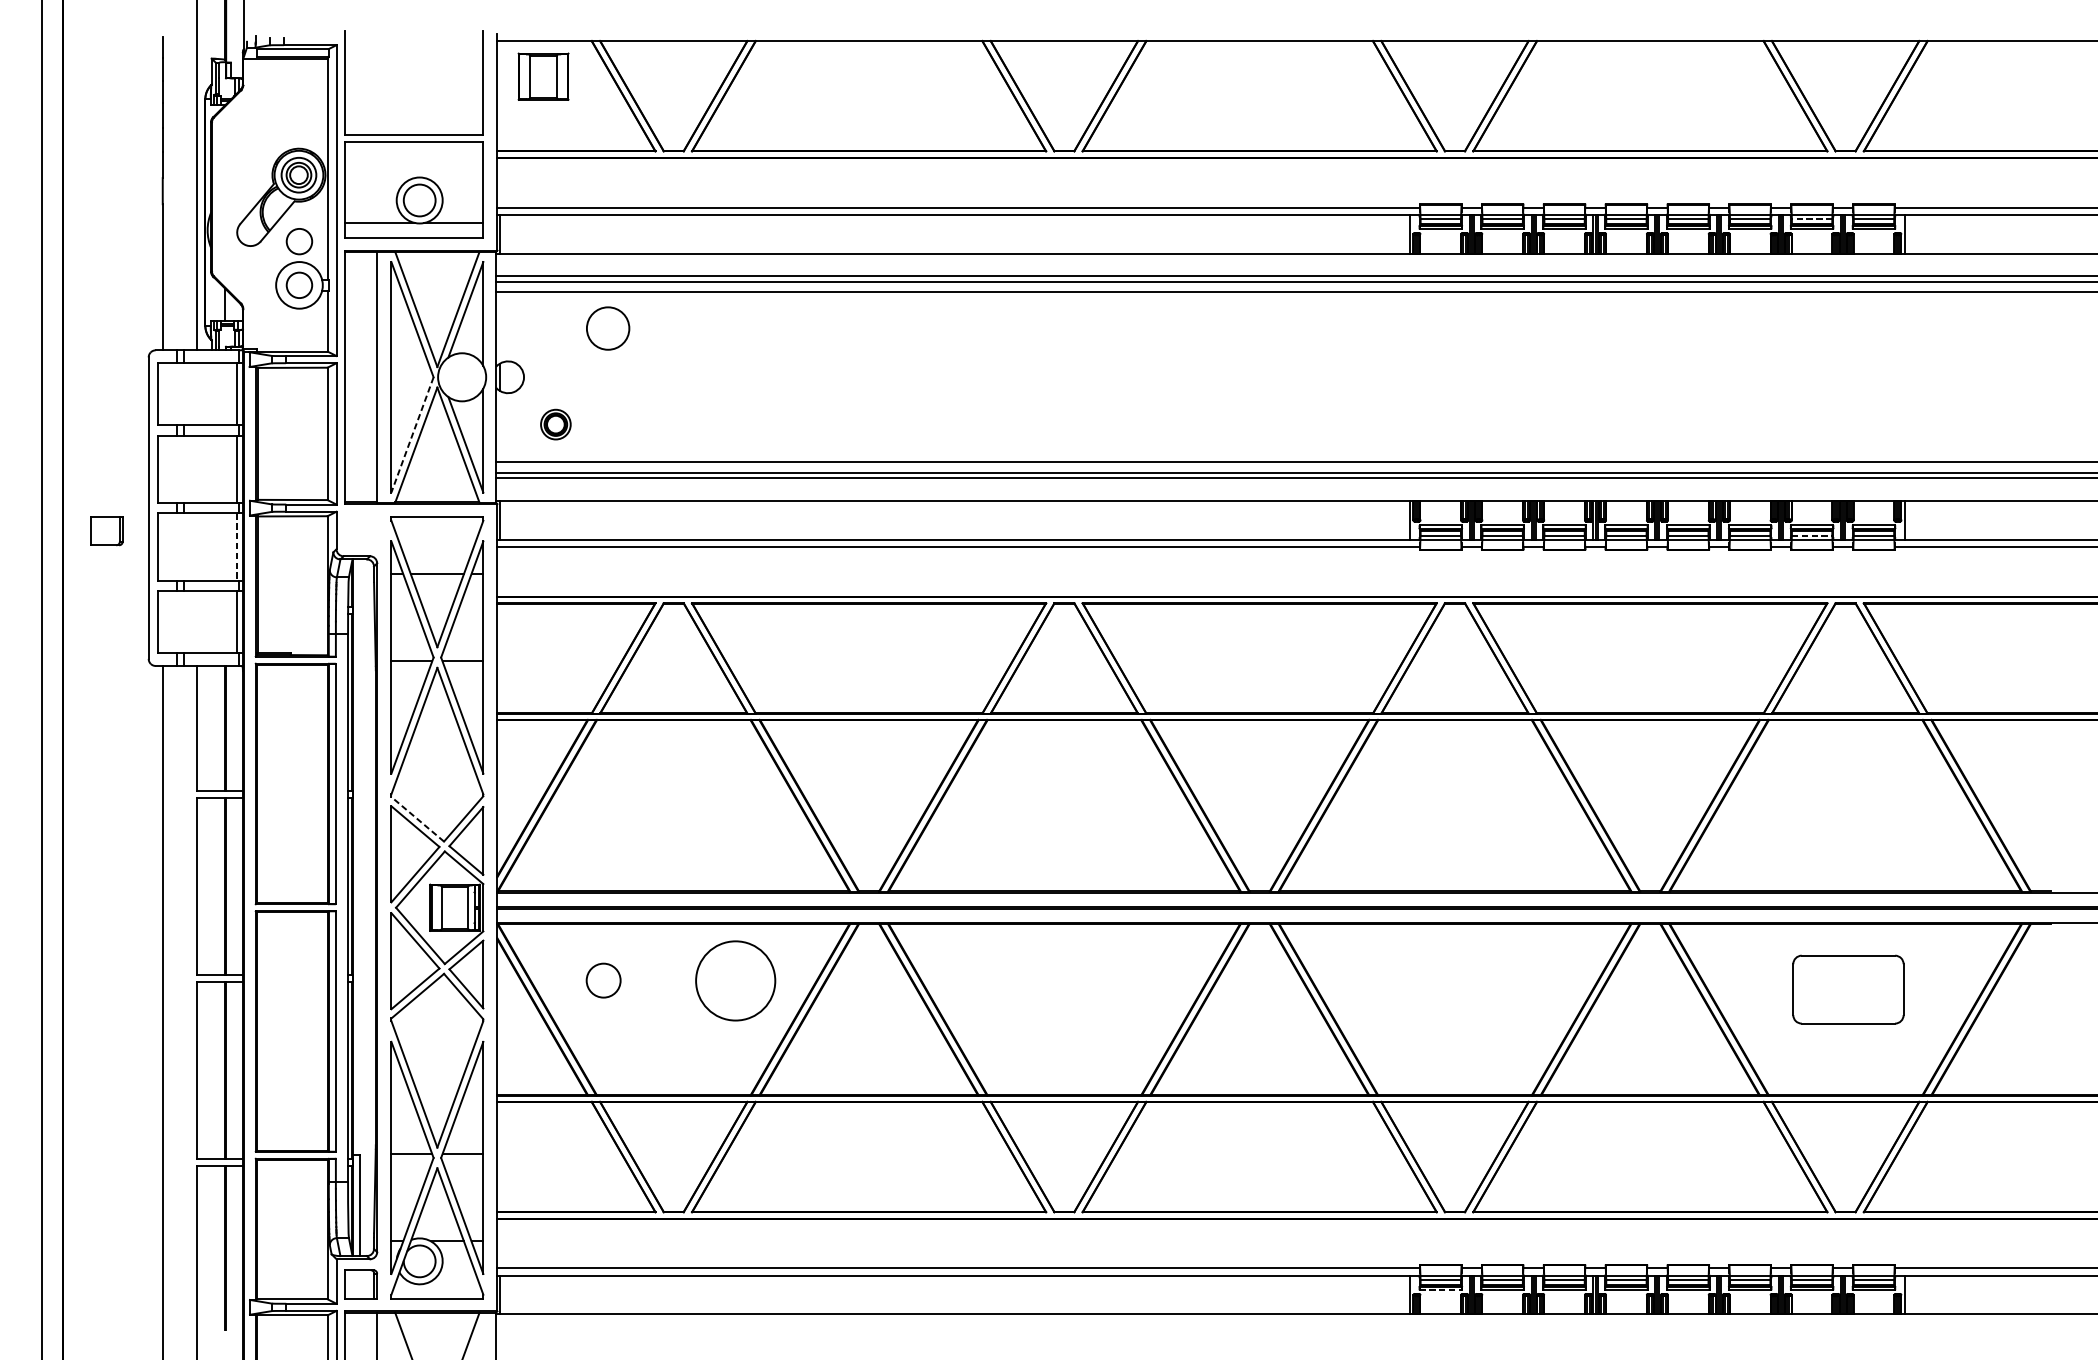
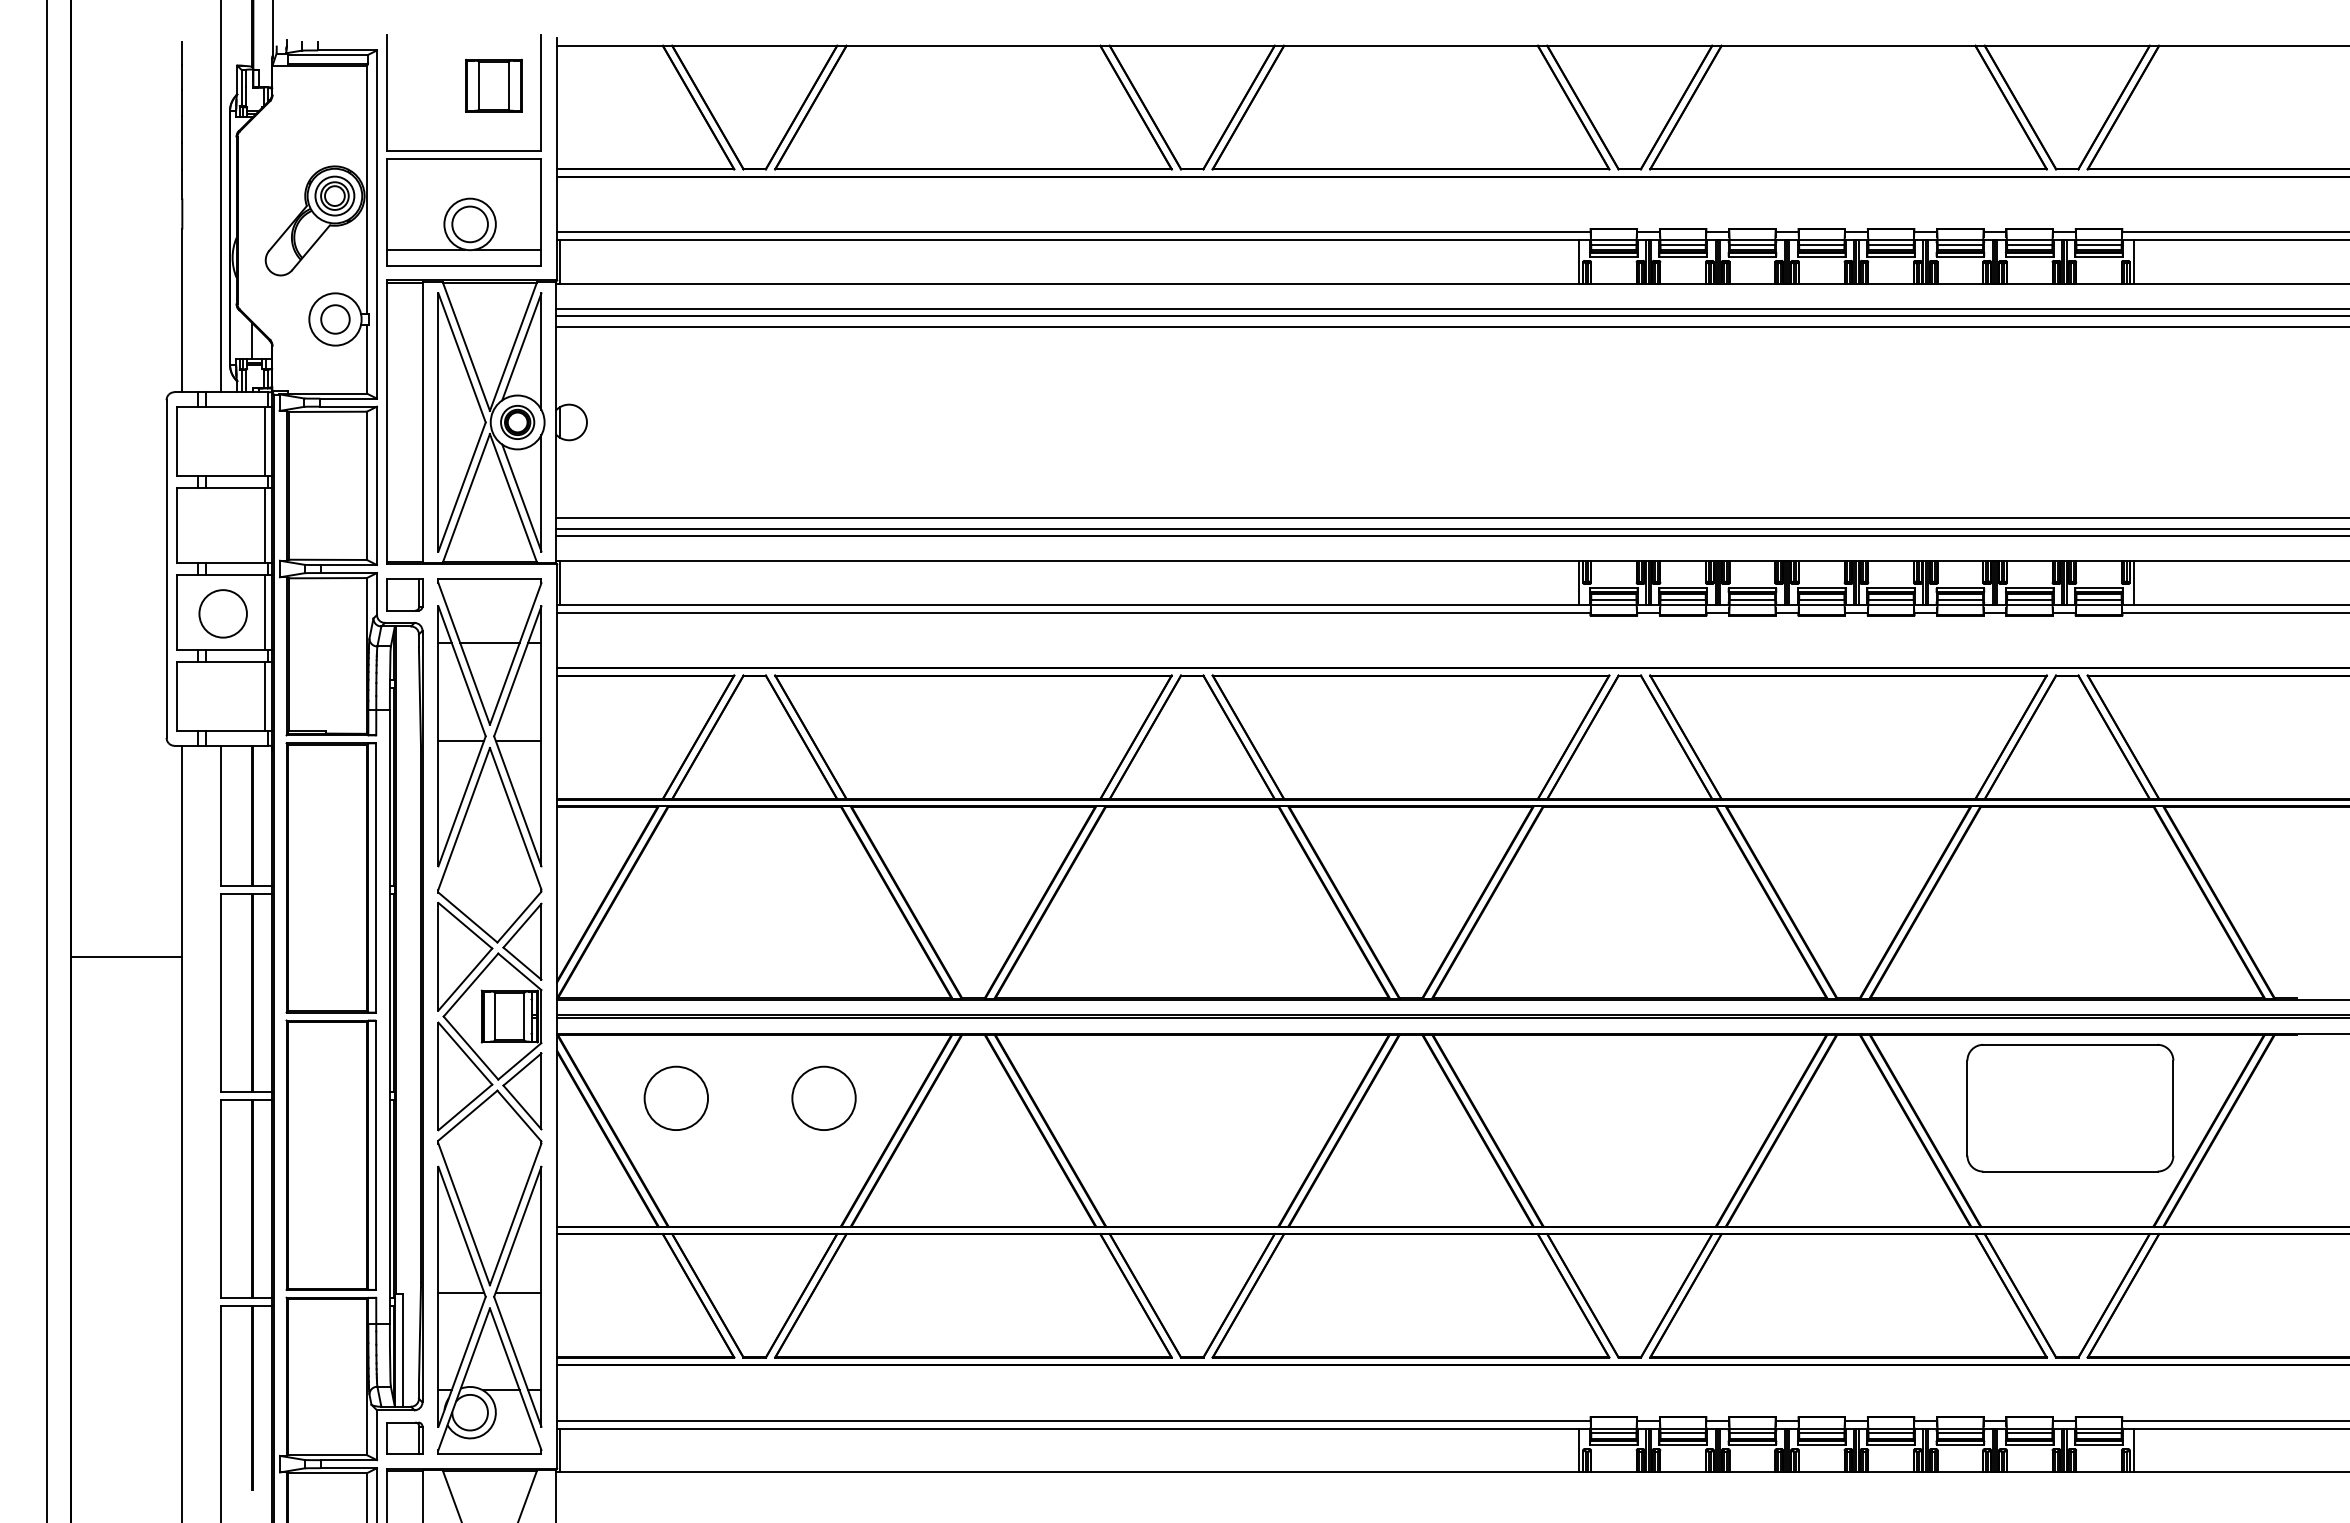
part: (543, 76) -> (493, 85), moved
line: (1811, 219) -> (2029, 245), dashed -> solid
circle: (299, 241) -> (335, 270), removed
circle: (607, 328) -> (222, 613), moved
part: (555, 424) -> (517, 422), moved
line: (412, 435) -> (462, 487), dashed -> solid
part: (106, 530) -> (404, 594), moved
line: (1811, 535) -> (2029, 599), dashed -> solid
line: (236, 546) -> (265, 612), dashed -> solid
line: (417, 819) -> (467, 917), dashed -> solid
line: (112, 854) -> (126, 957), added
circle: (603, 979) -> (675, 1097), size x1.67
circle: (735, 979) -> (823, 1097), size x0.71
part: (1848, 989) -> (2070, 1108), size x1.67
line: (1440, 1290) -> (1613, 1445), dashed -> solid

